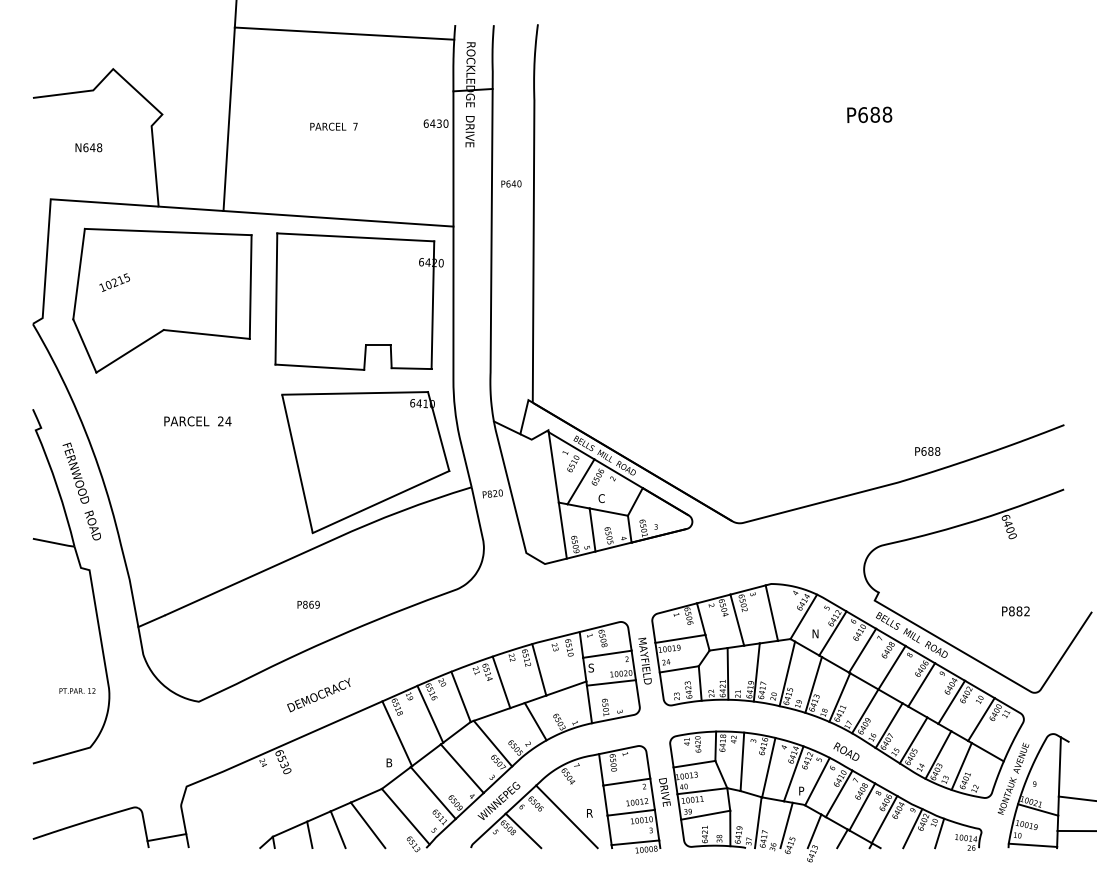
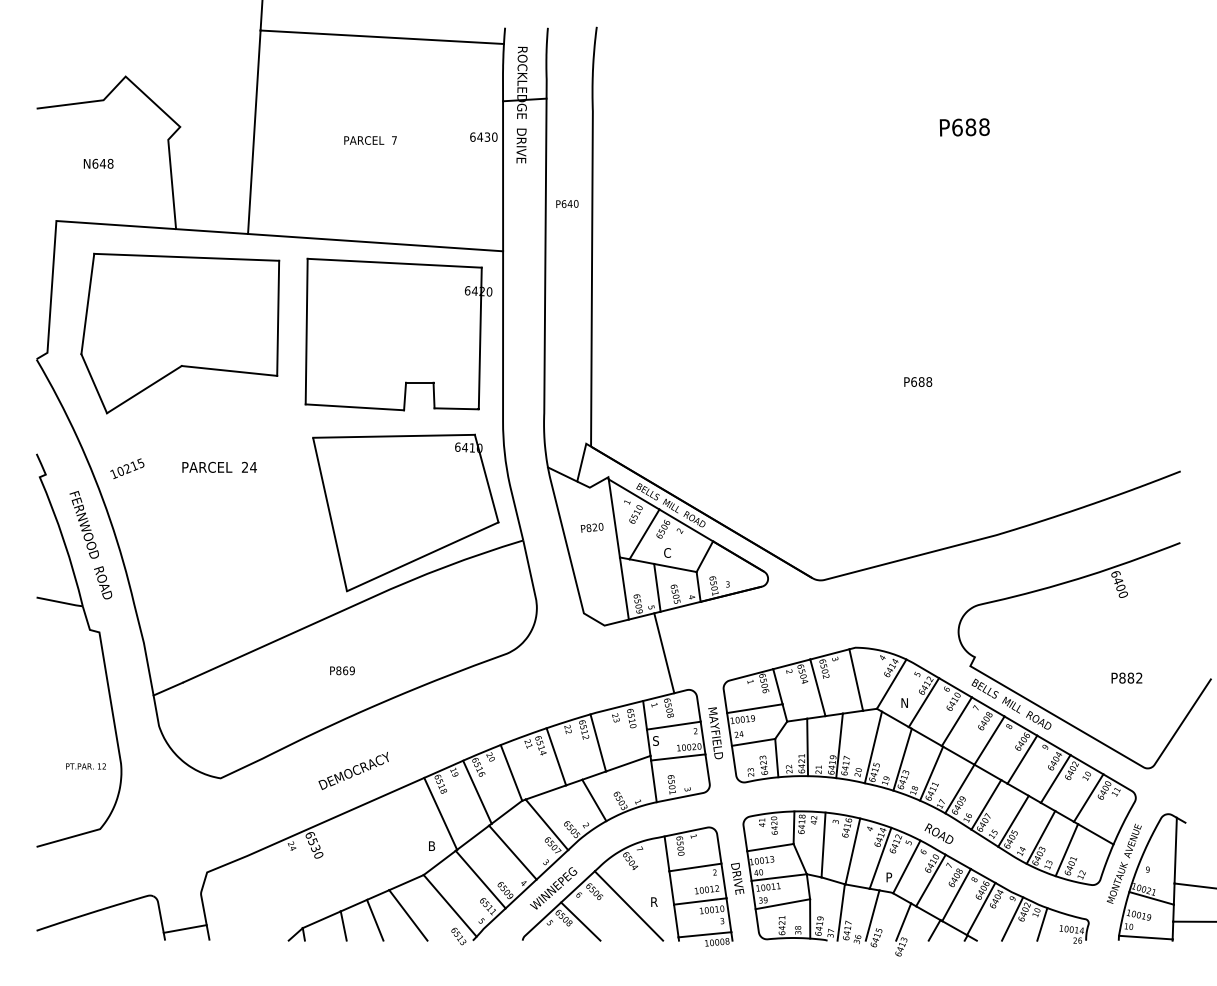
text: (114, 282) -> (127, 468), moved
text: (927, 451) -> (917, 382), moved
text: (492, 493) -> (591, 527), moved
line: (598, 588) -> (663, 652), added

